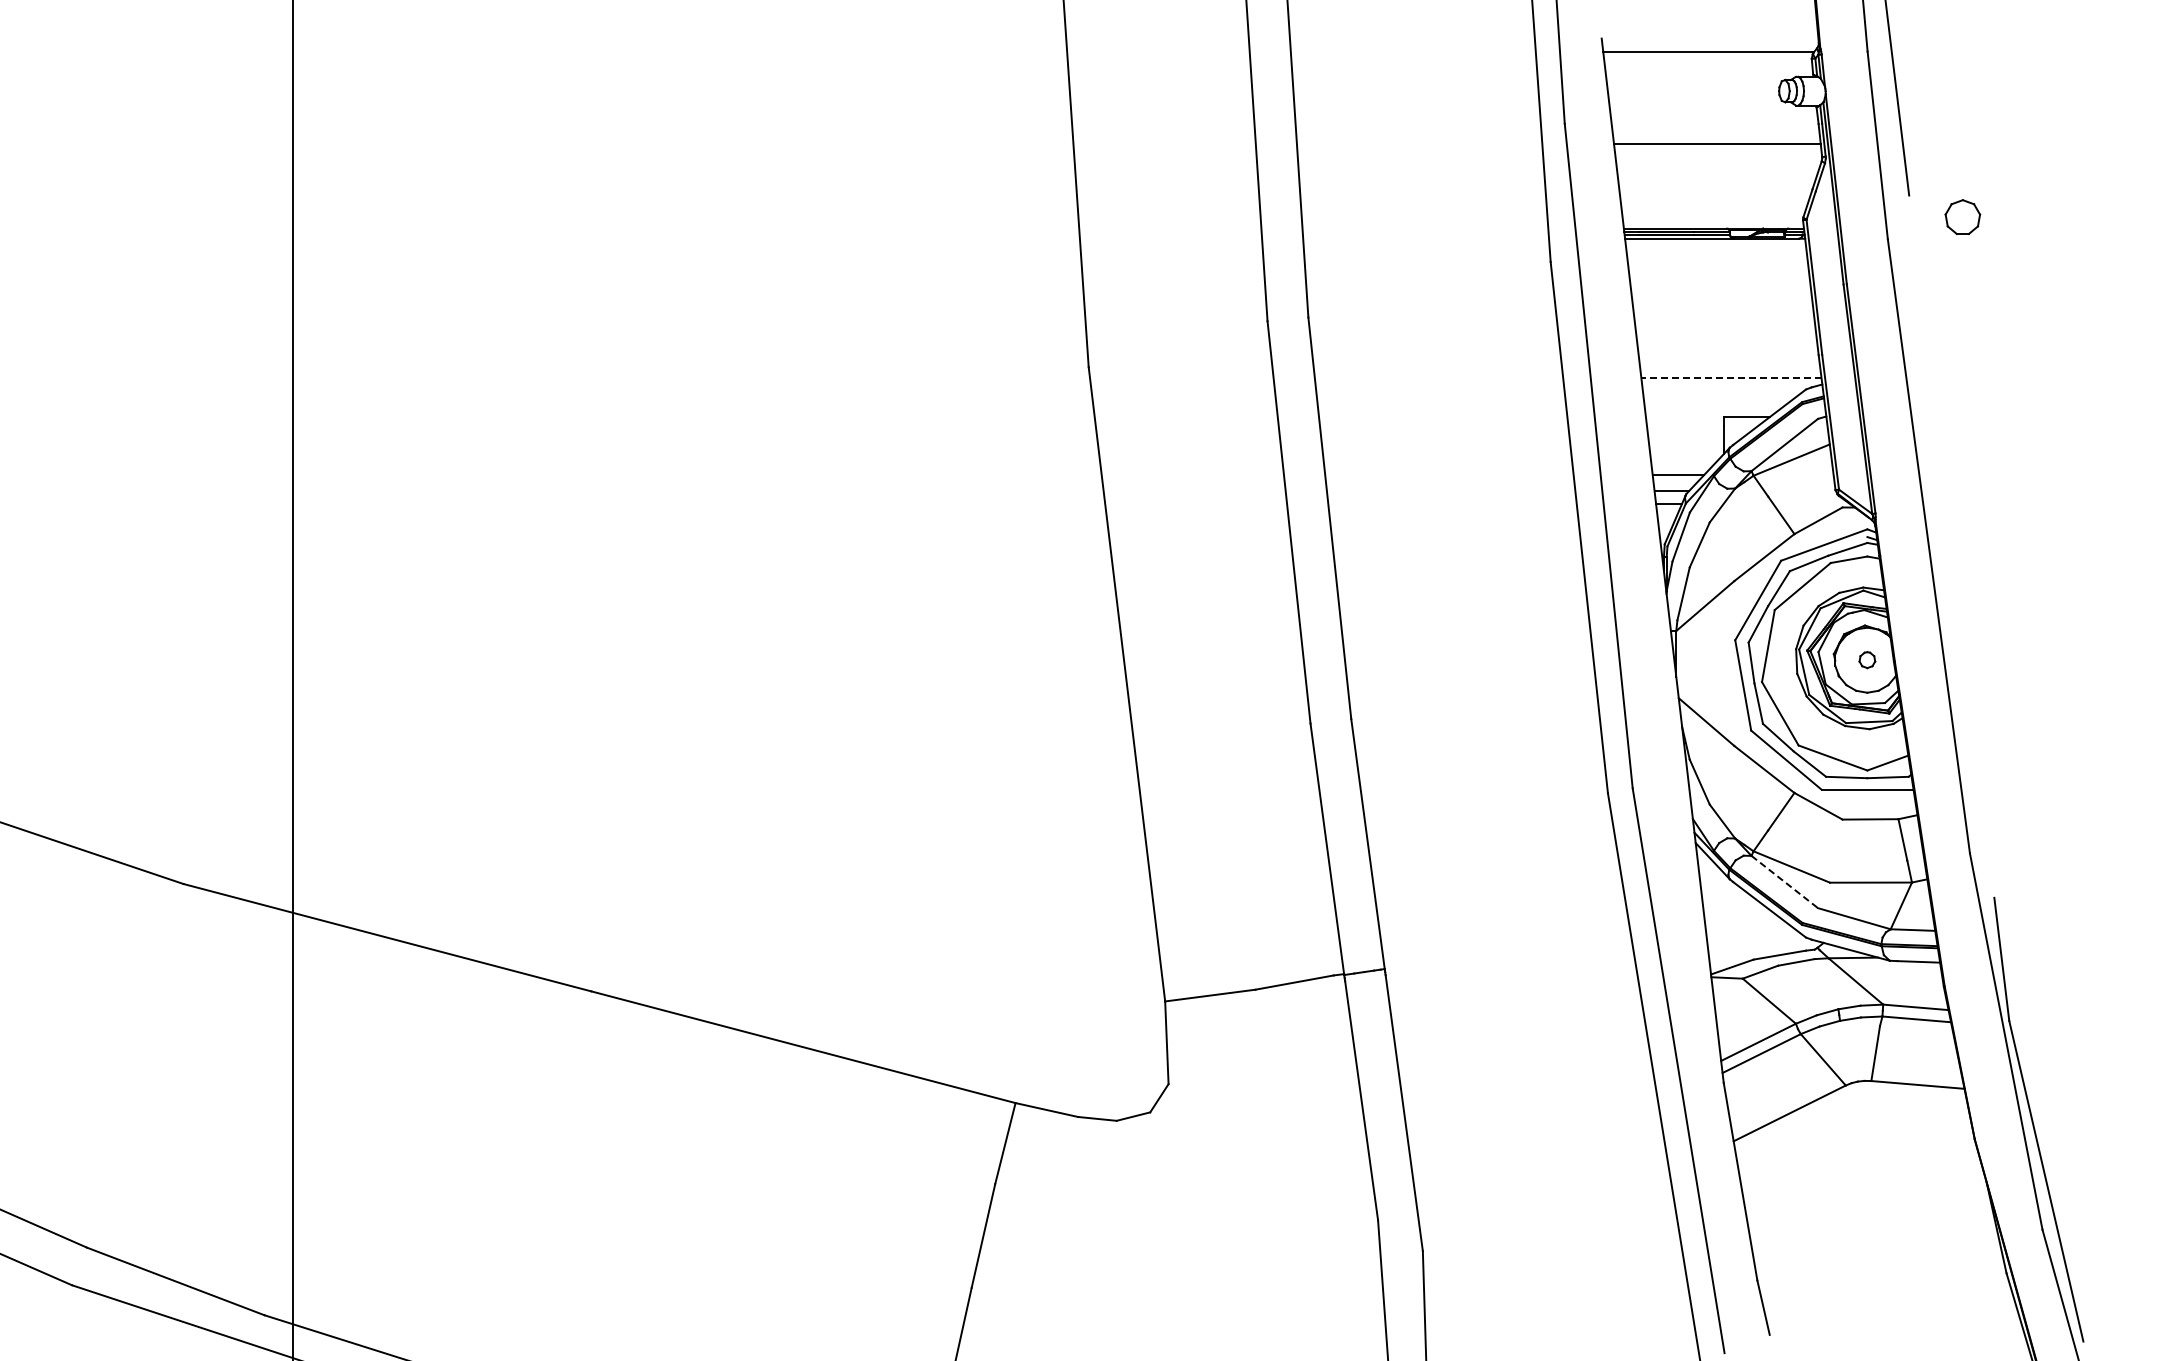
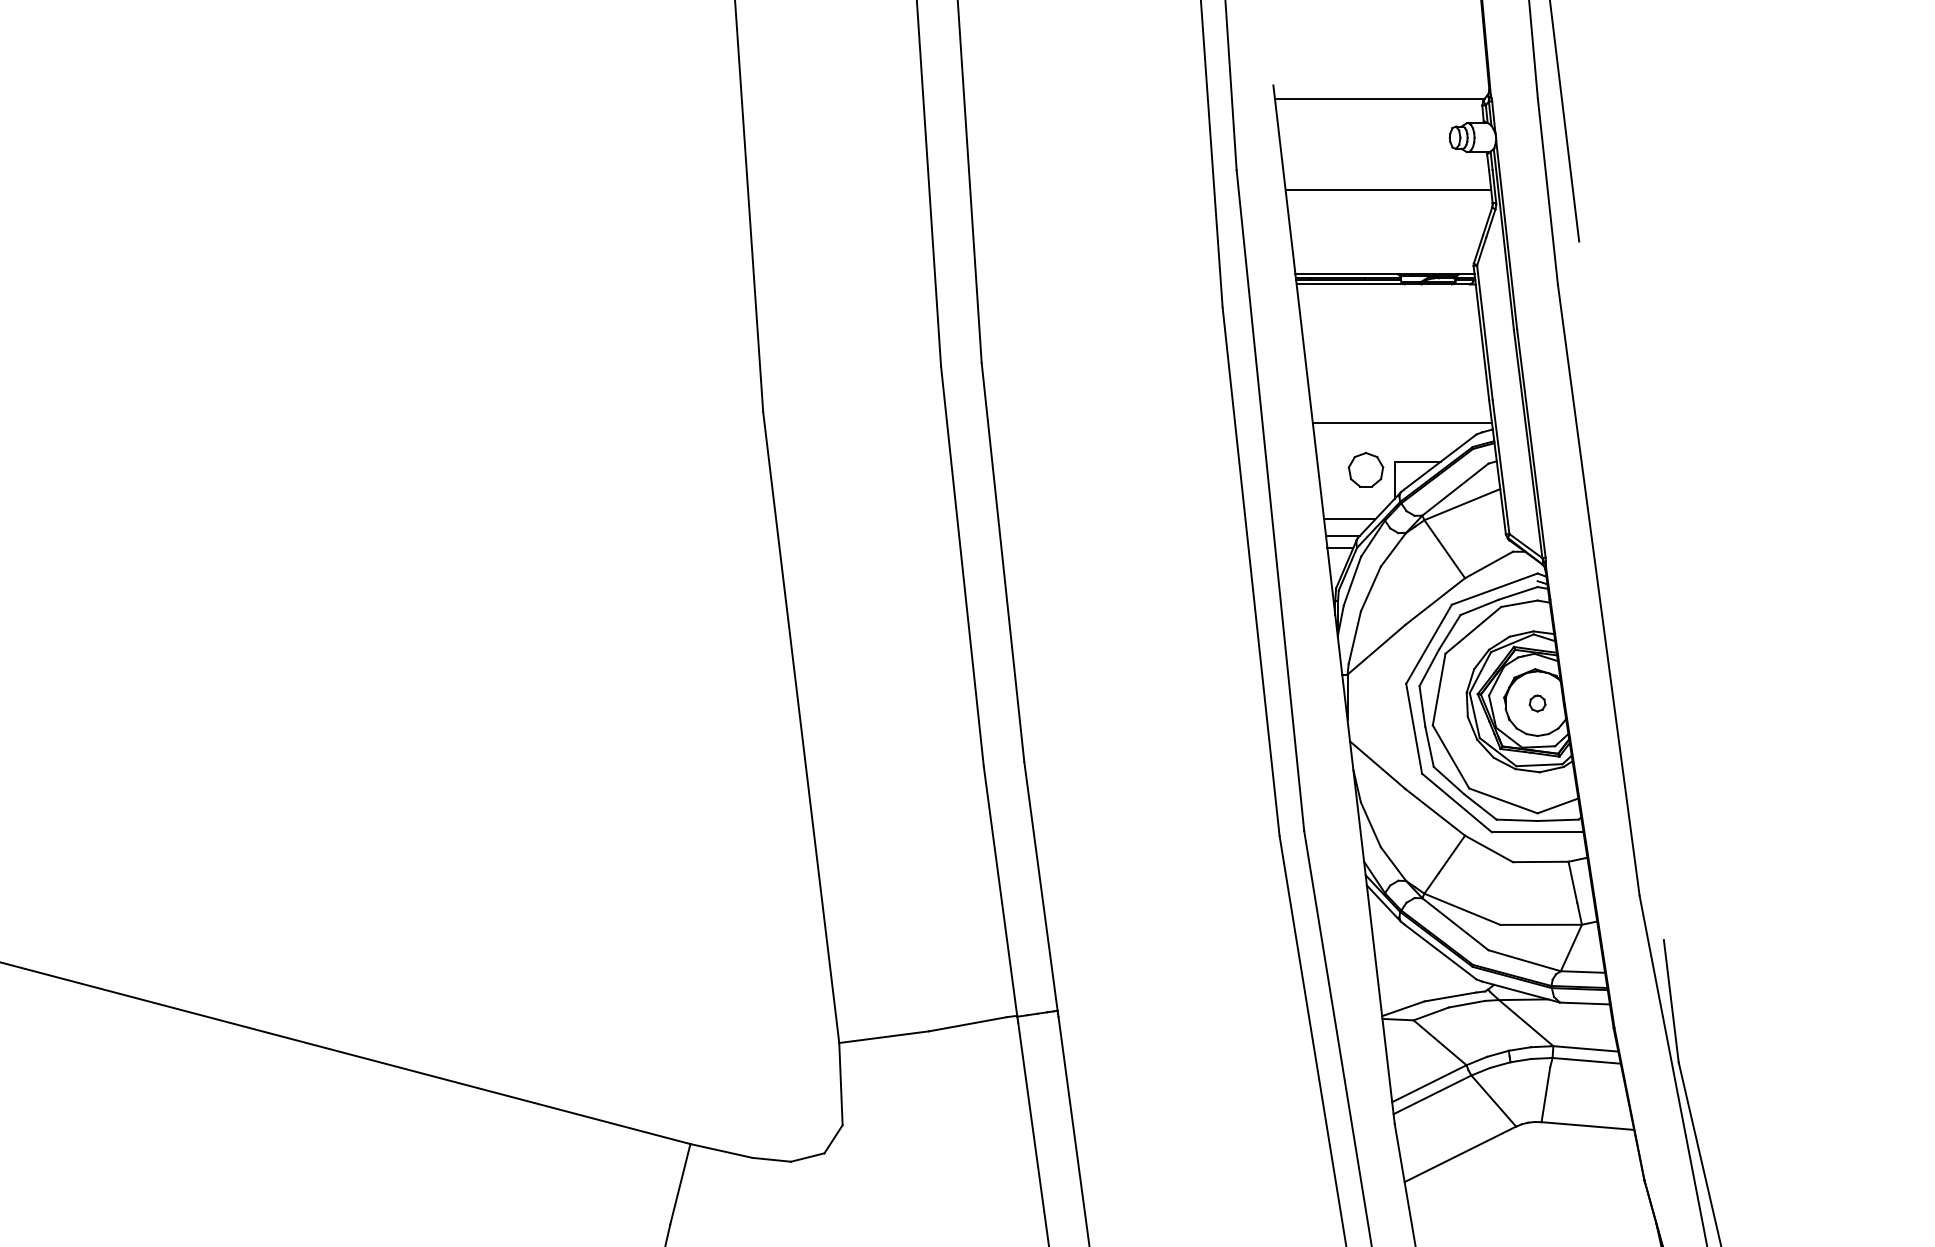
part: (1962, 217) -> (1365, 470), moved
line: (1730, 378) -> (1401, 423), dashed -> solid
line: (1785, 882) -> (1456, 924), dashed -> solid

